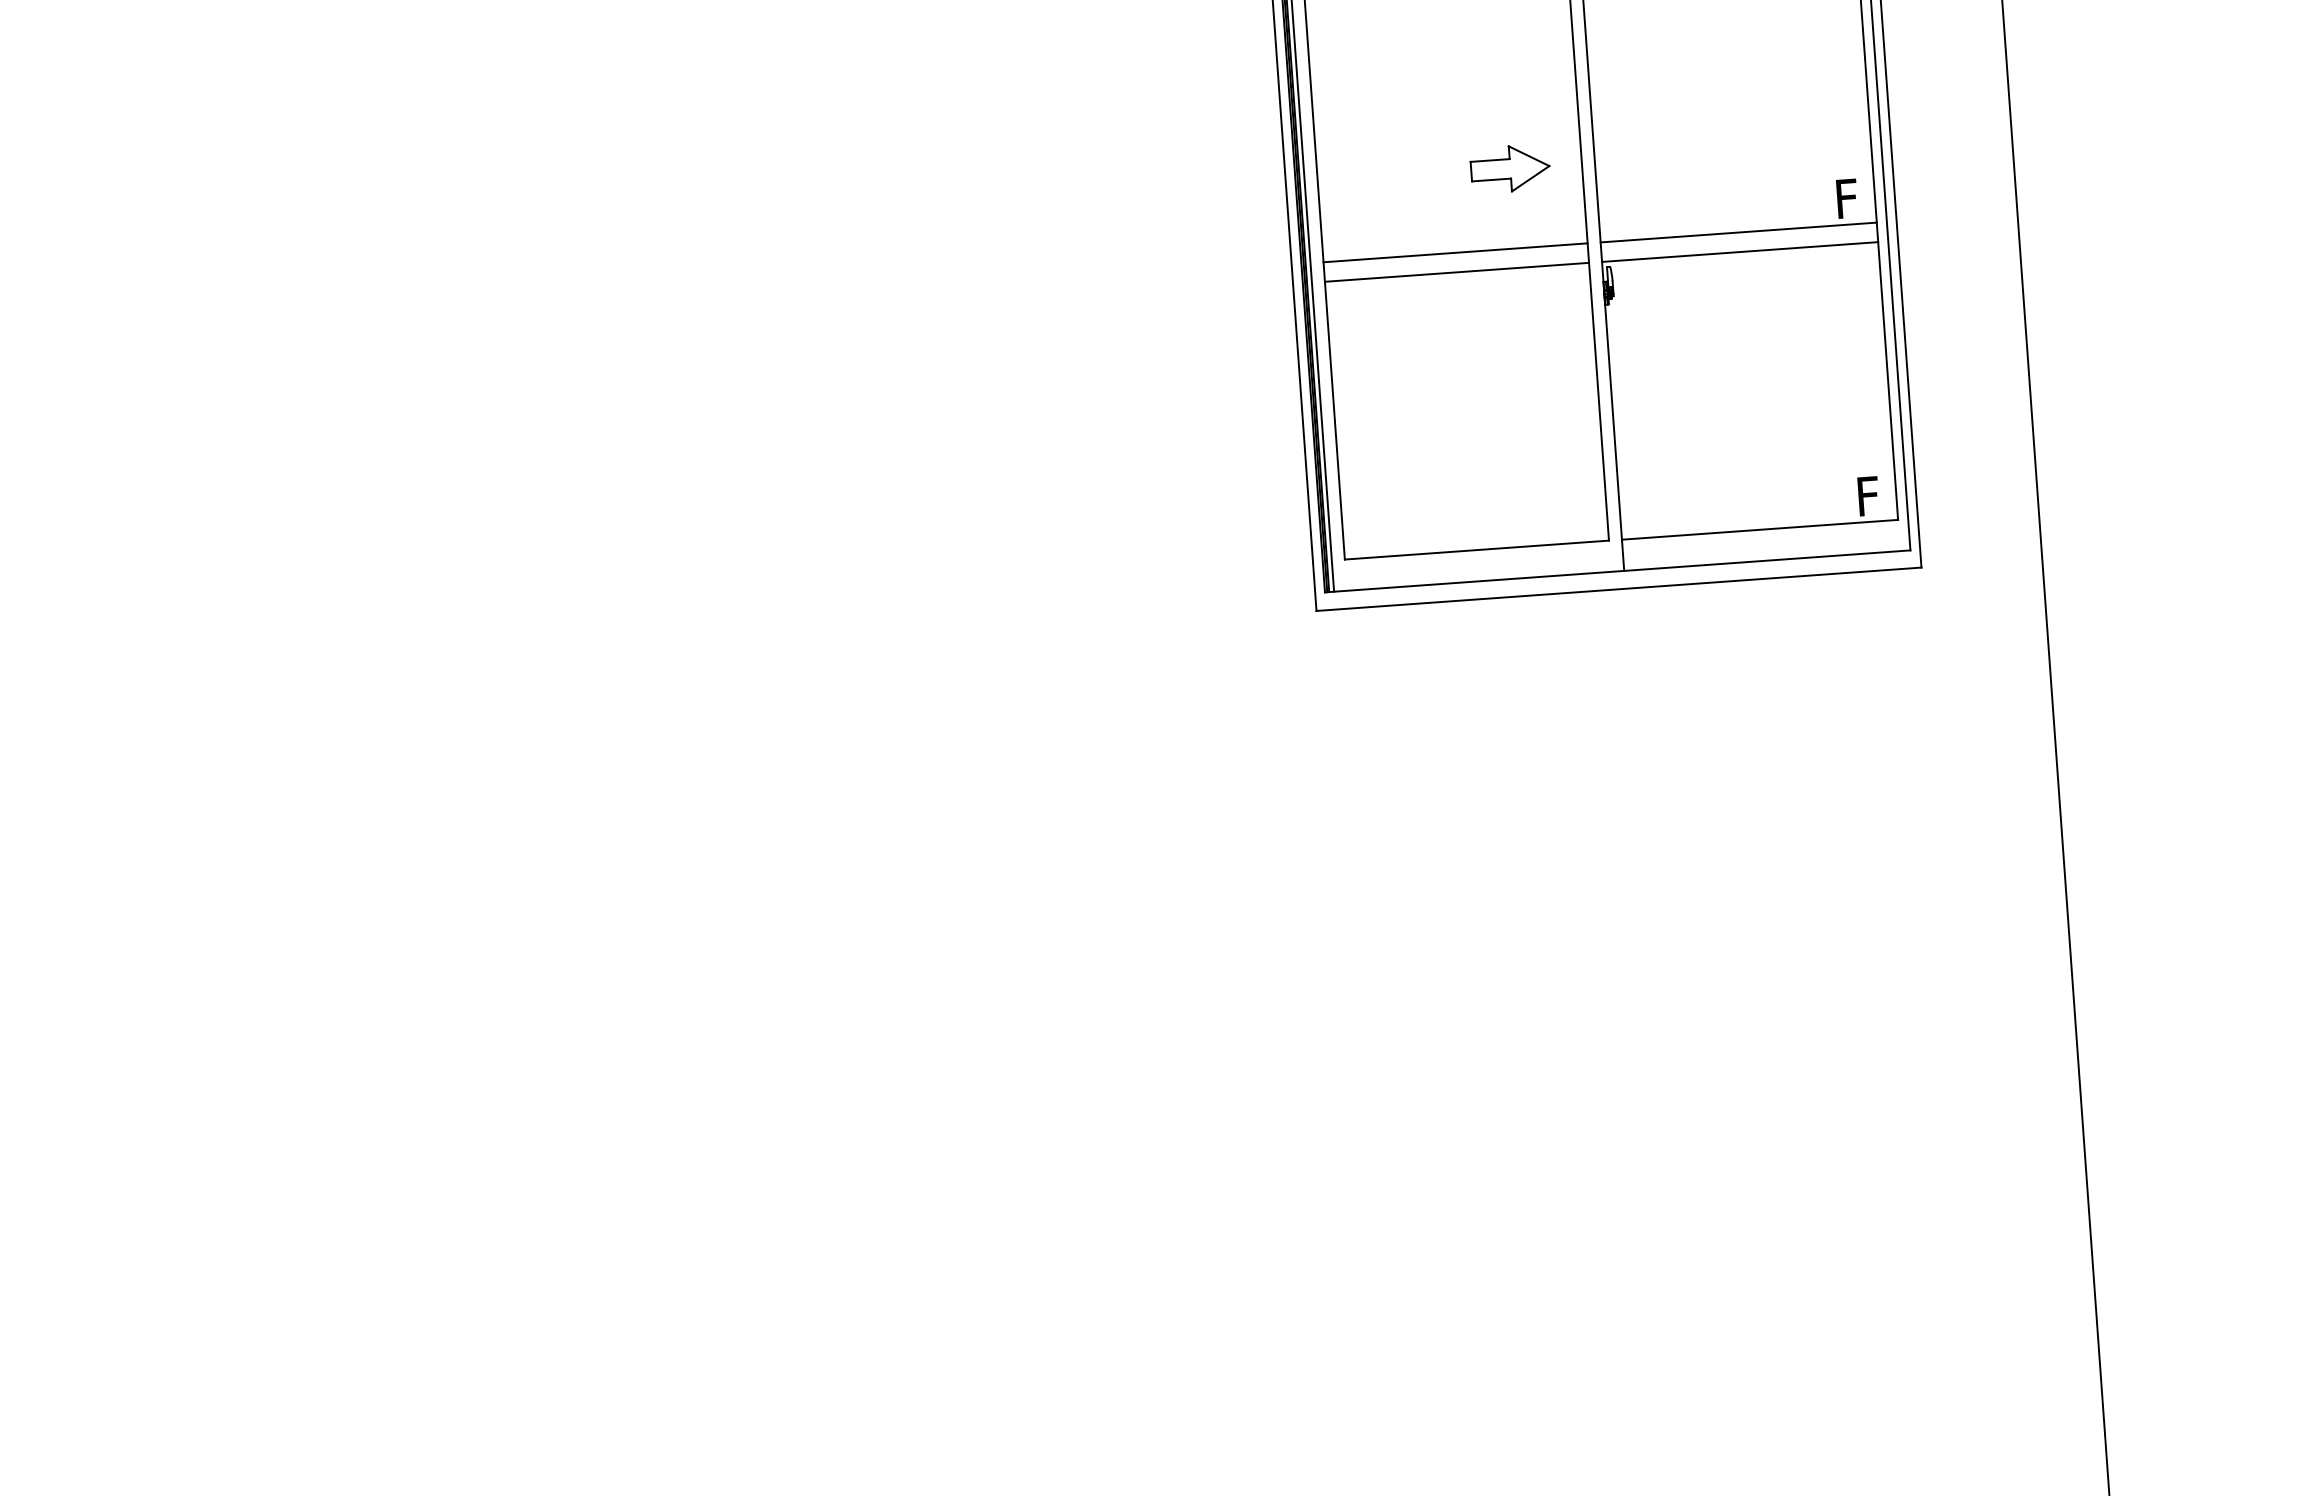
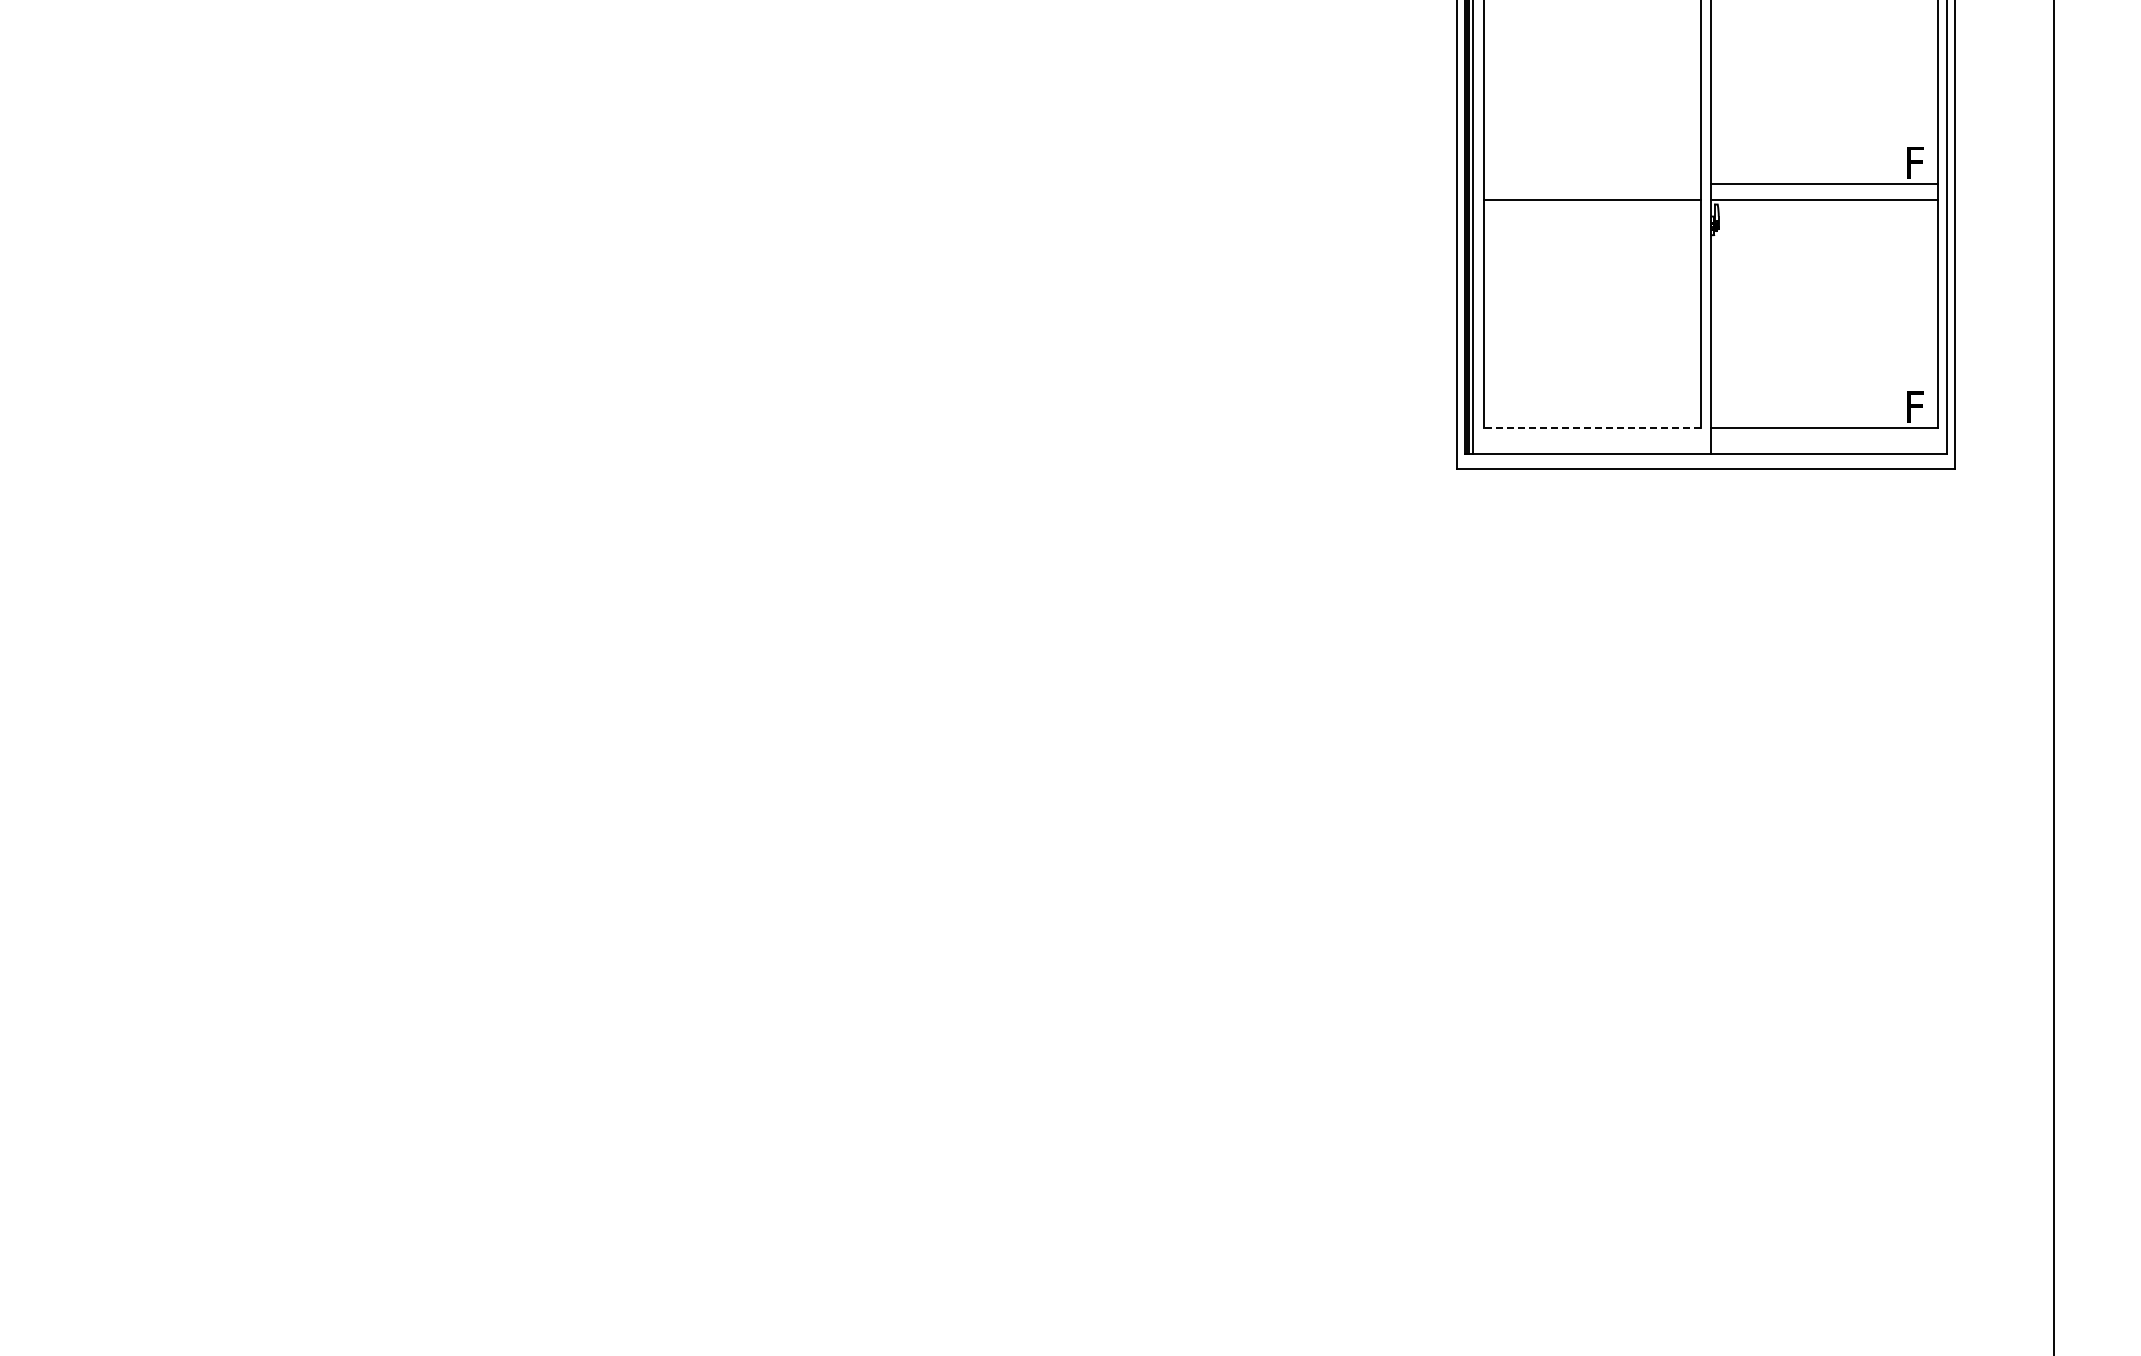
part: (1510, 168) -> (1641, 118), removed
line: (1454, 253) -> (1591, 184), removed
line: (1477, 550) -> (1592, 428), solid -> dashed

